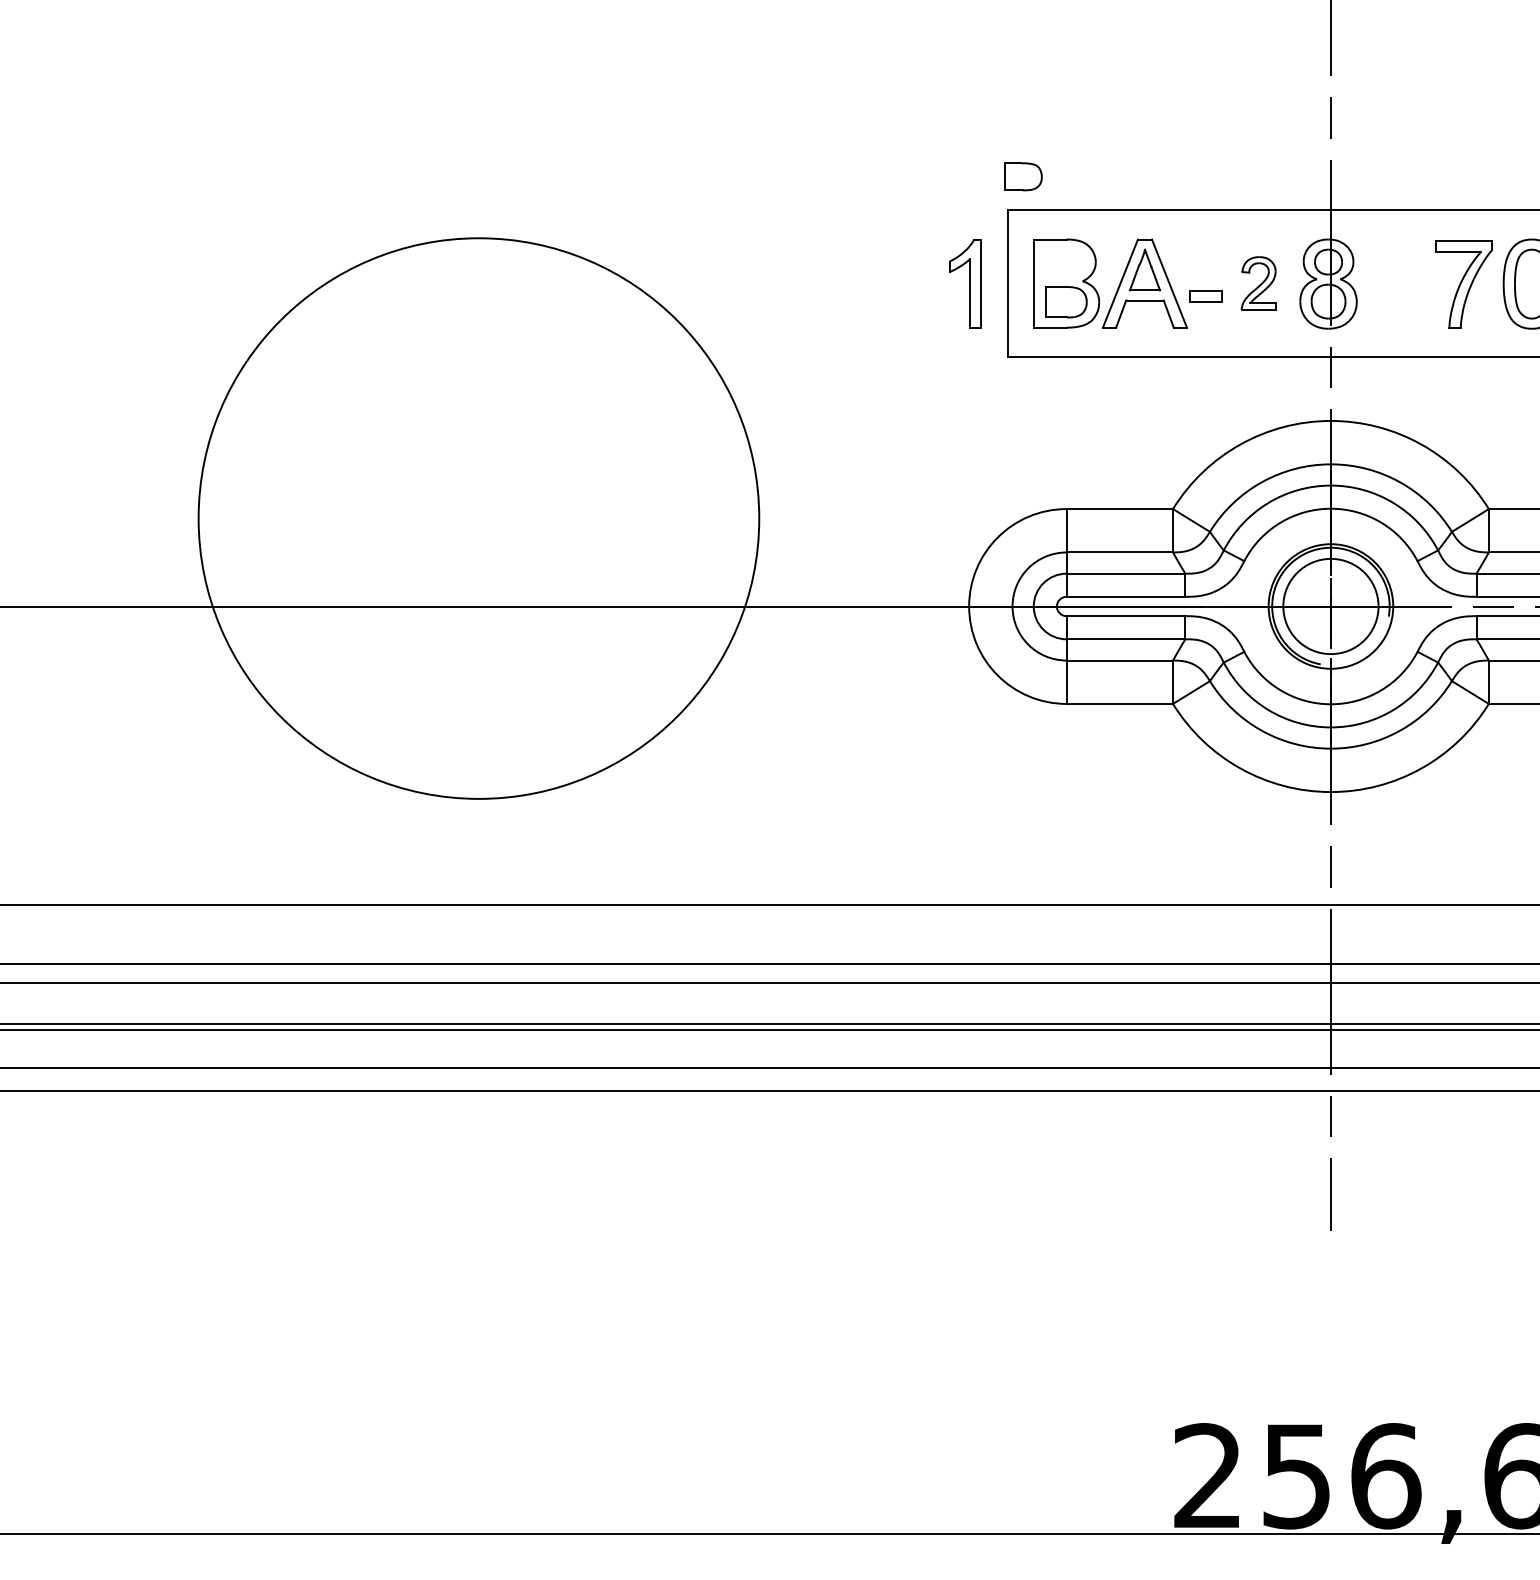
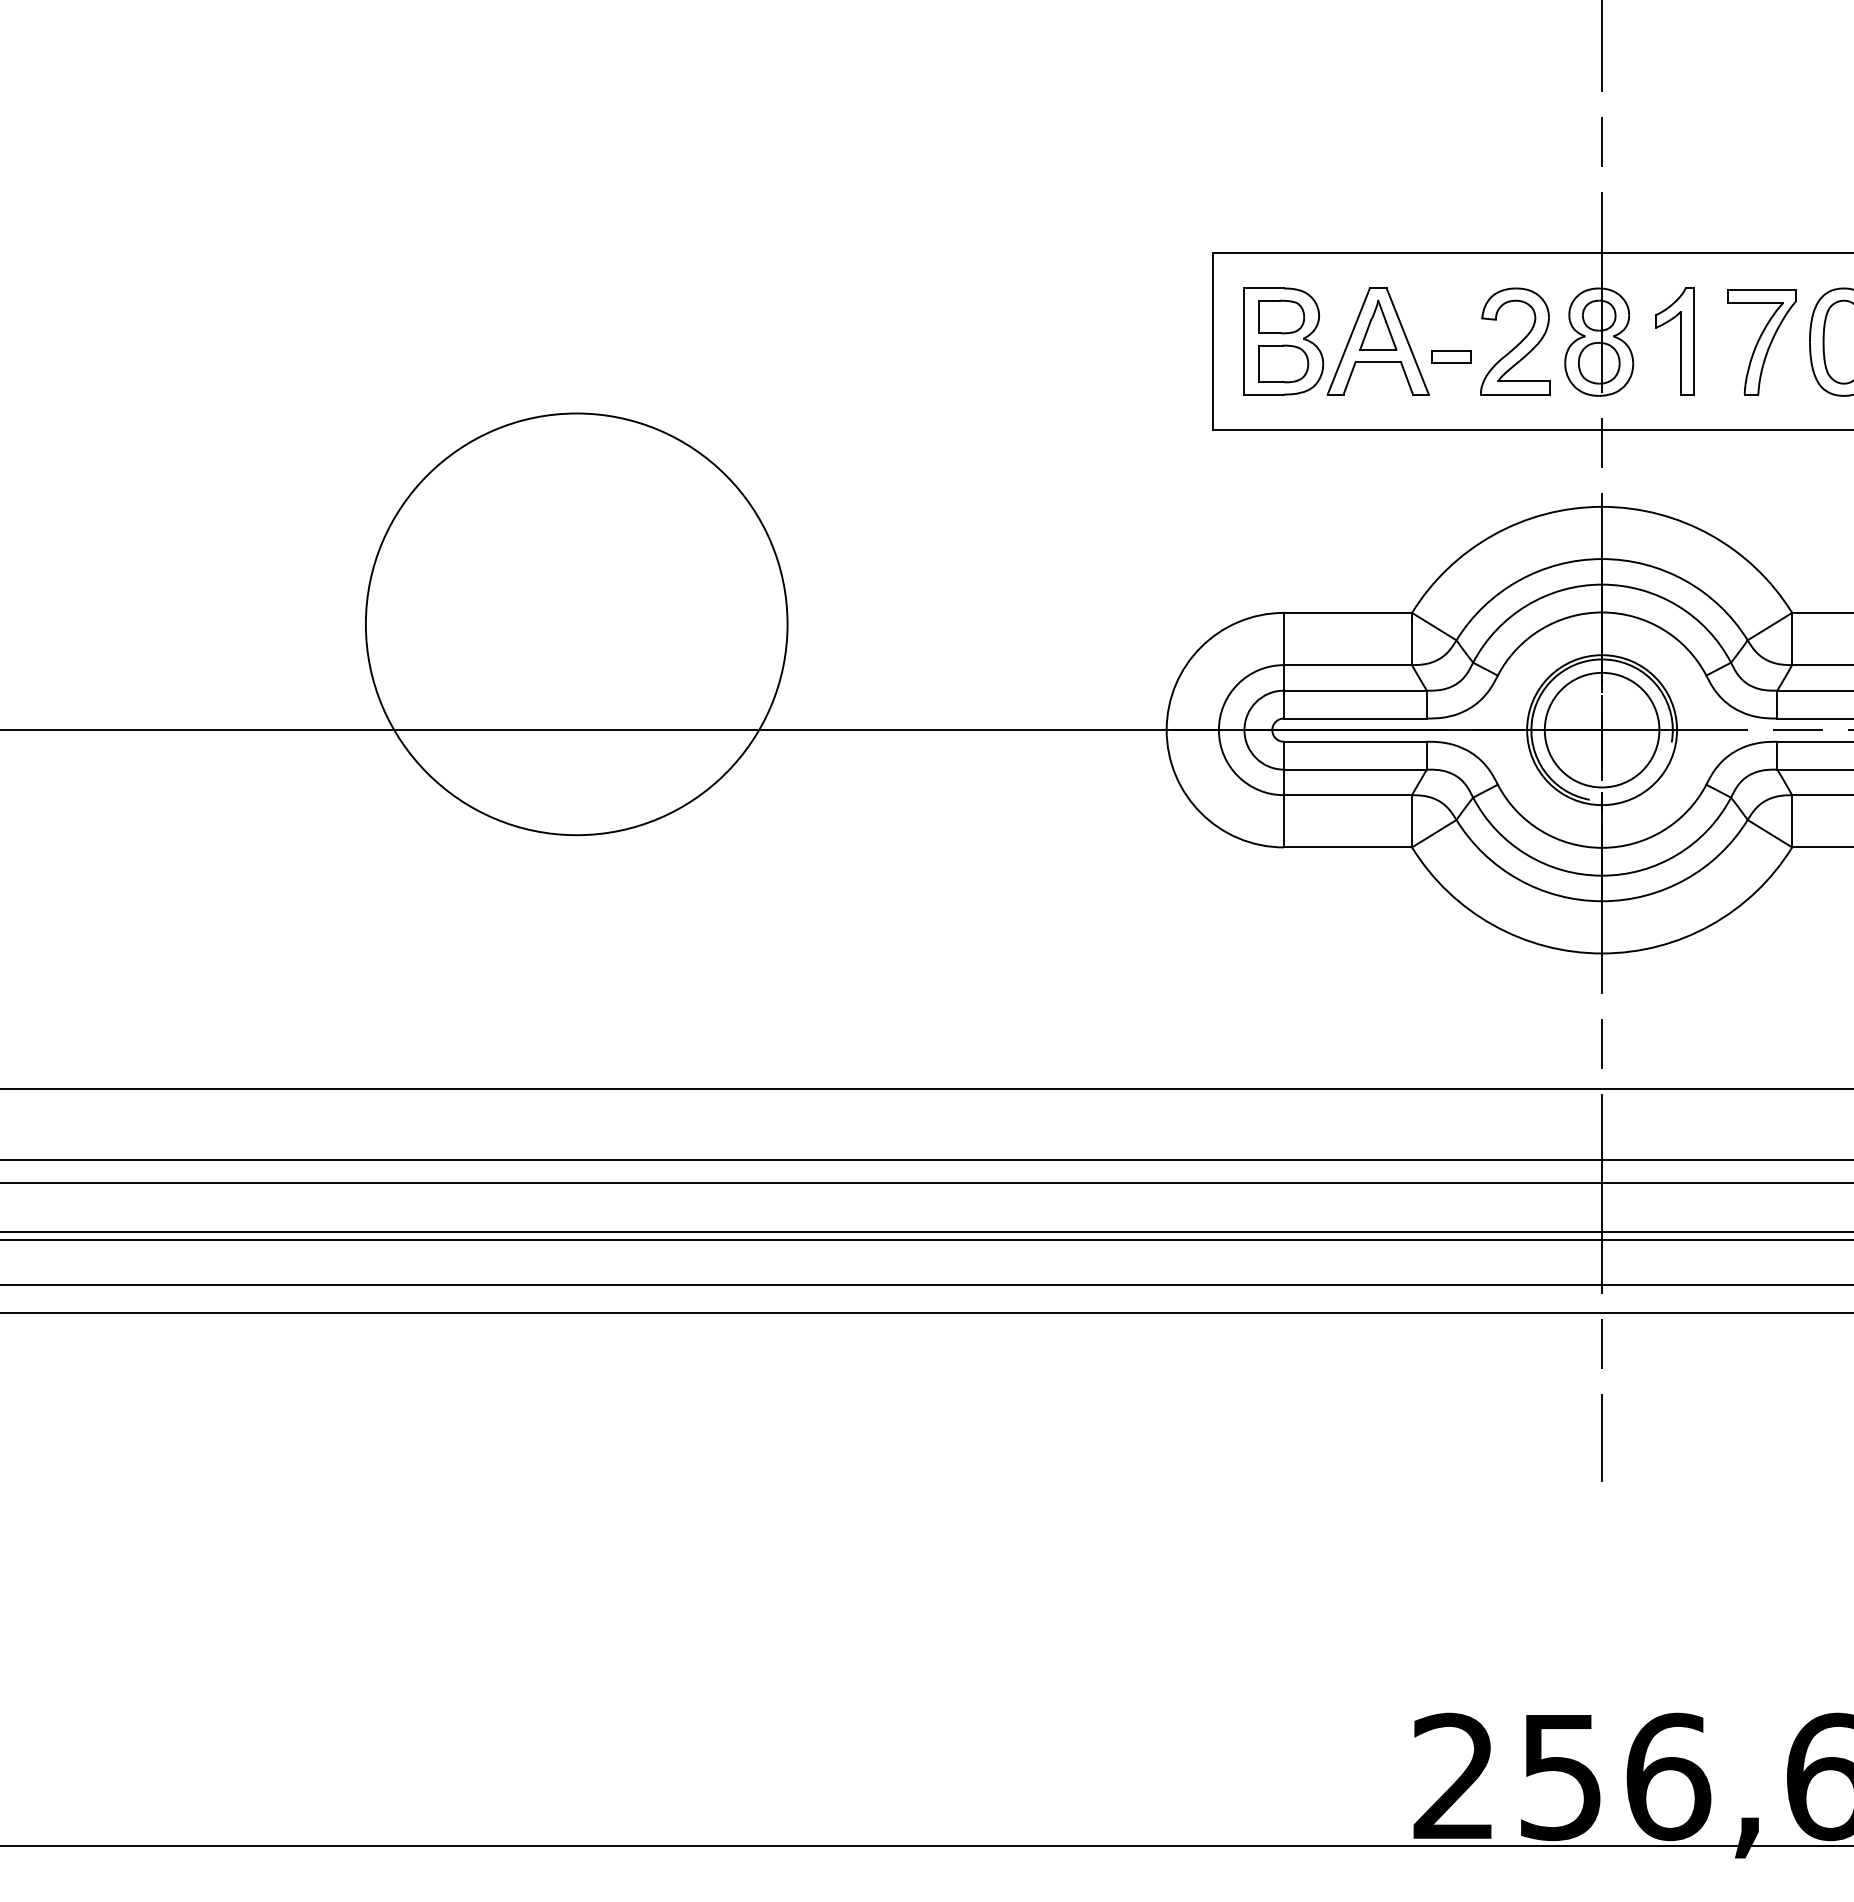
part: (1023, 176) -> (1281, 316), moved
part: (964, 283) -> (1674, 341), moved
part: (1258, 283) -> (1515, 341), size x1.67
circle: (478, 518) -> (576, 624), size x0.62

